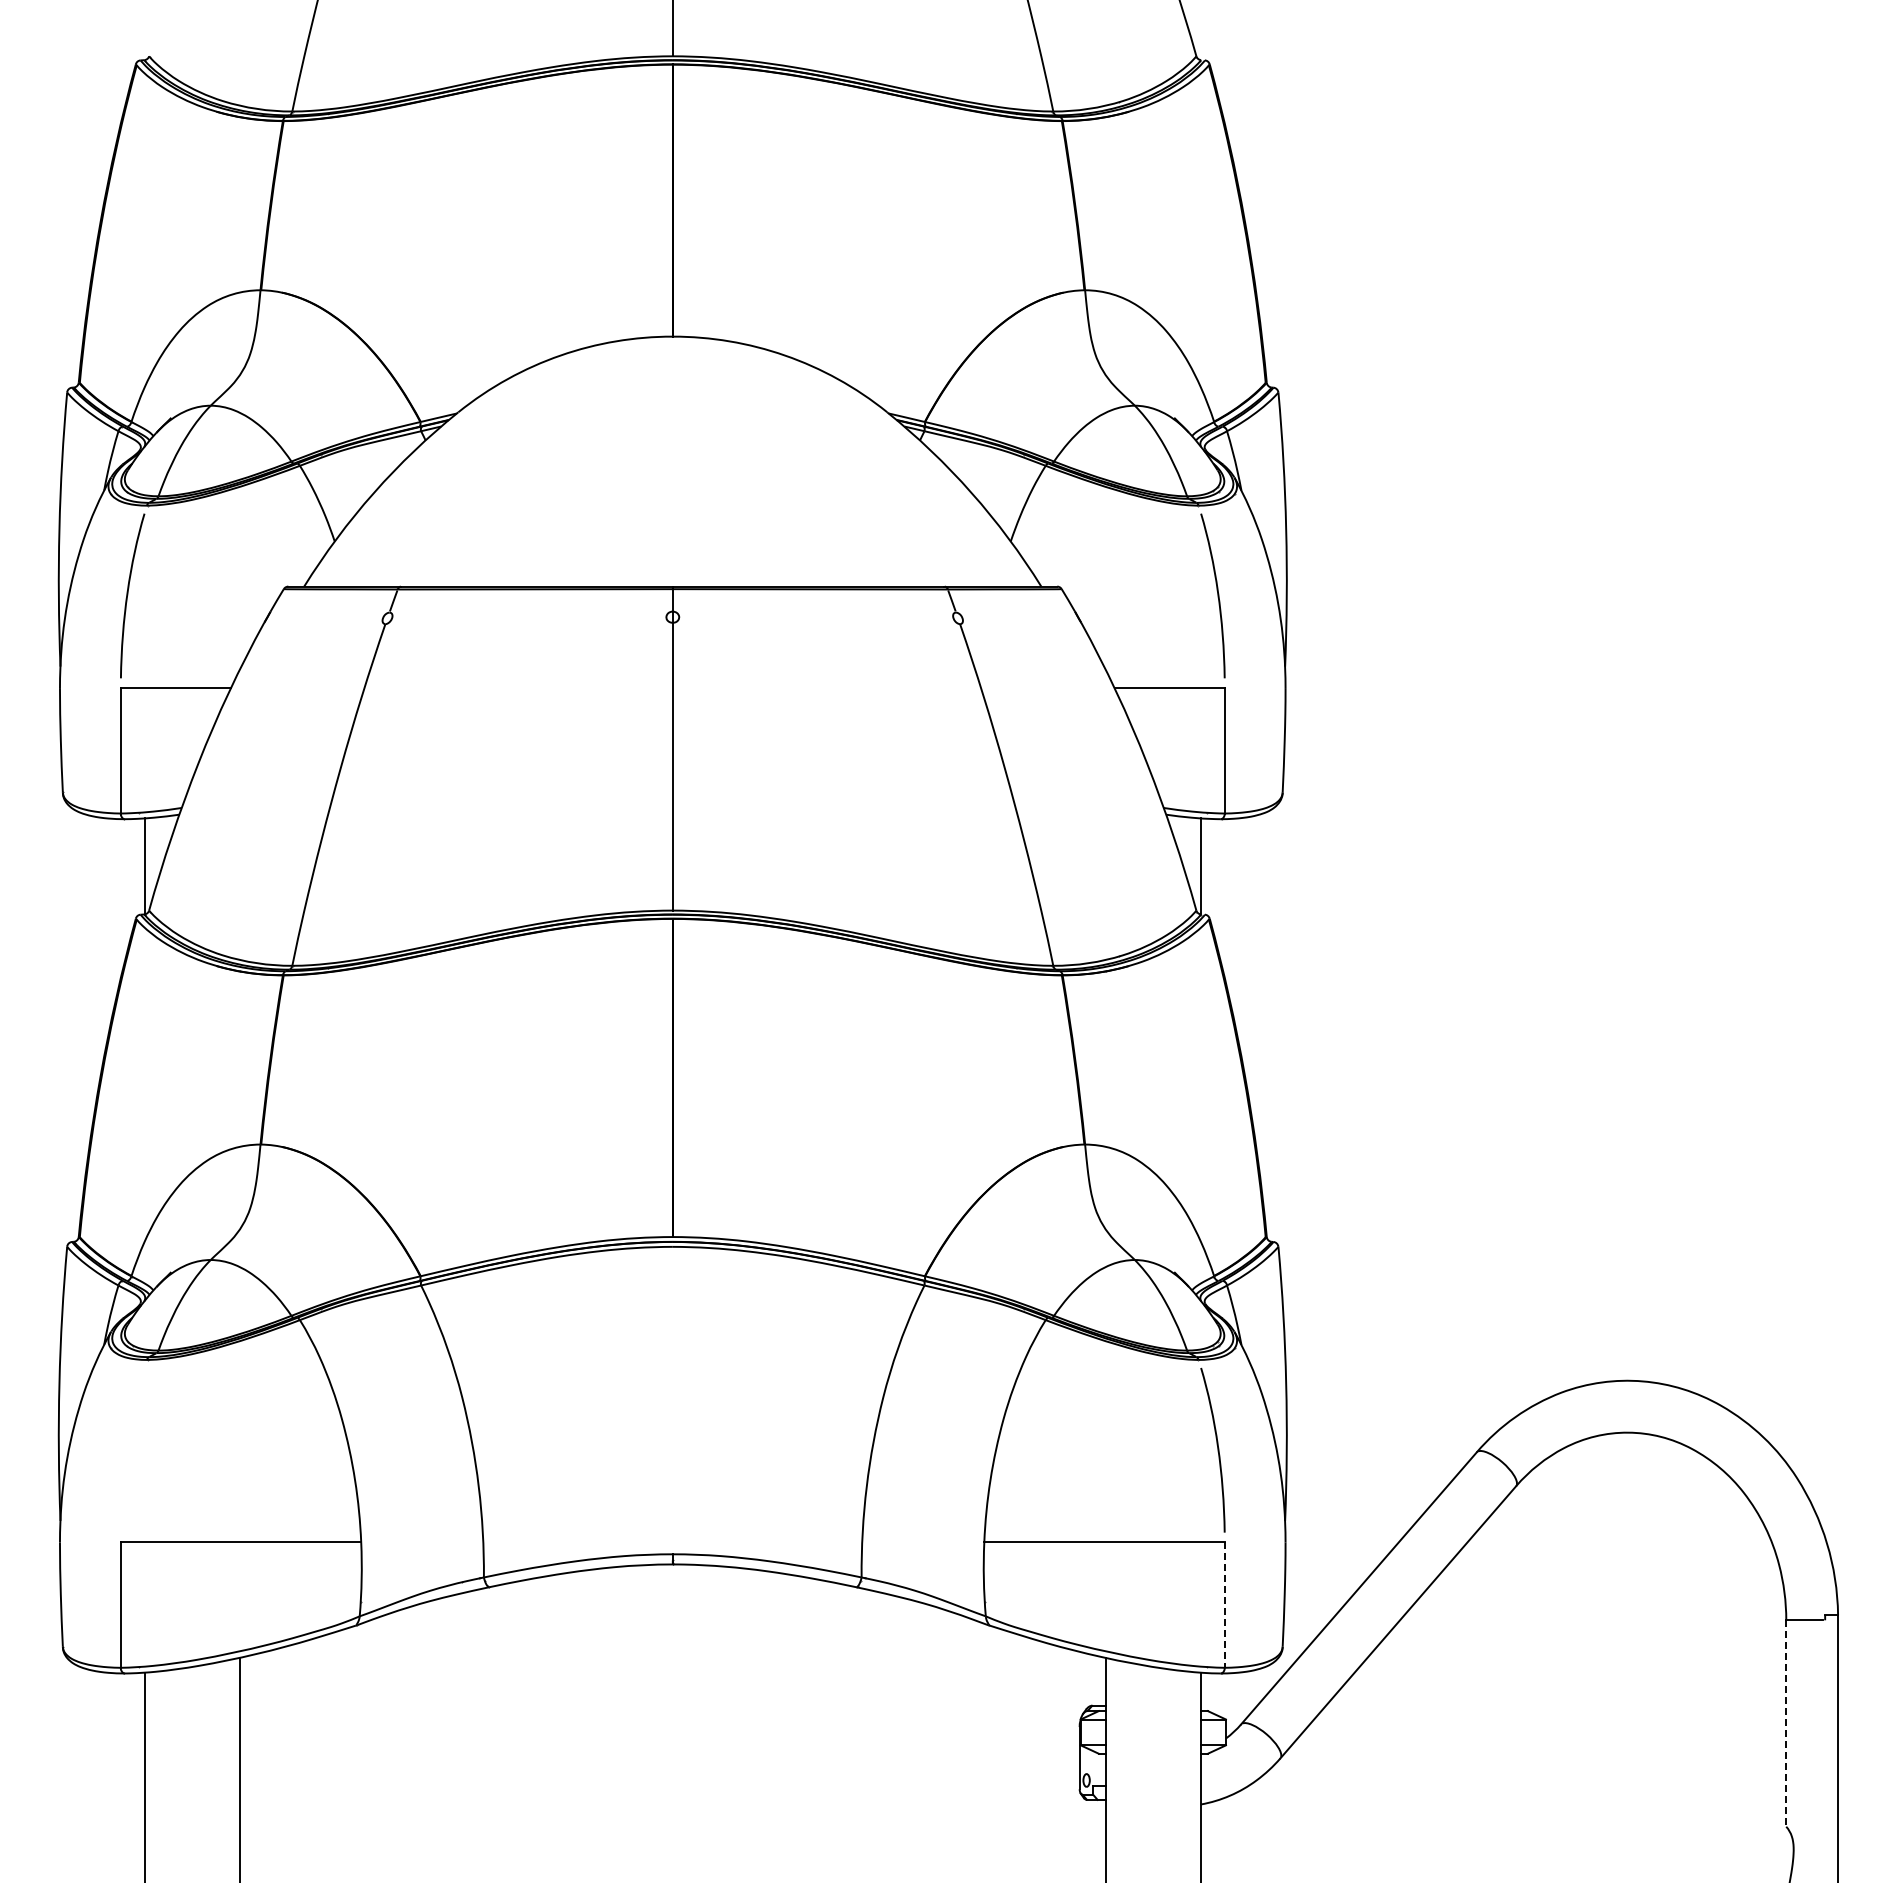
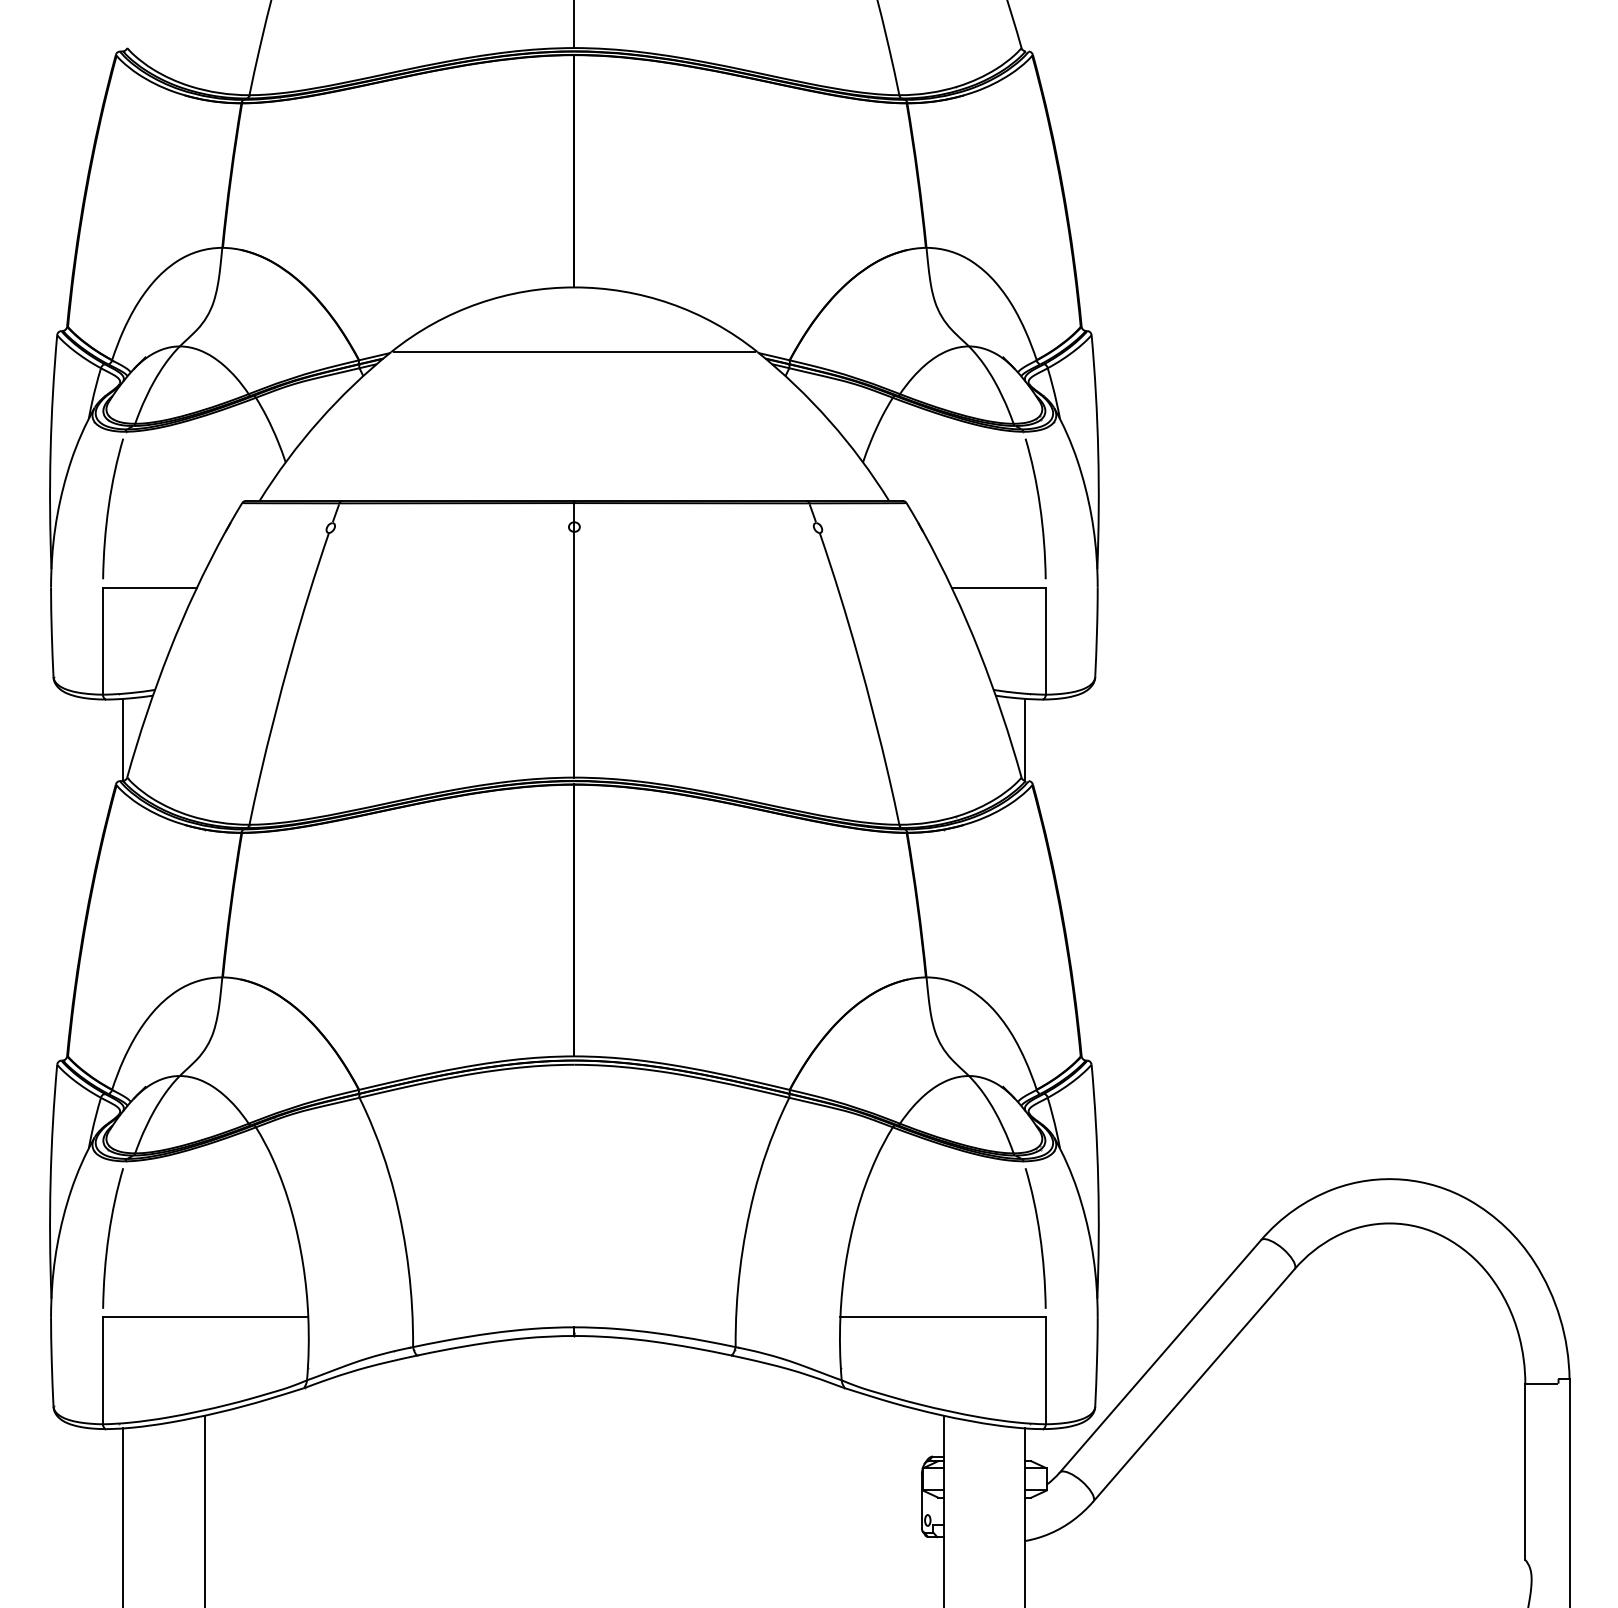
line: (672, 412) -> (574, 352), added
curve: (128, 1449) -> (109, 1237), added
line: (1224, 1605) -> (1045, 1371), dashed -> solid
line: (1786, 1724) -> (1525, 1472), dashed -> solid

